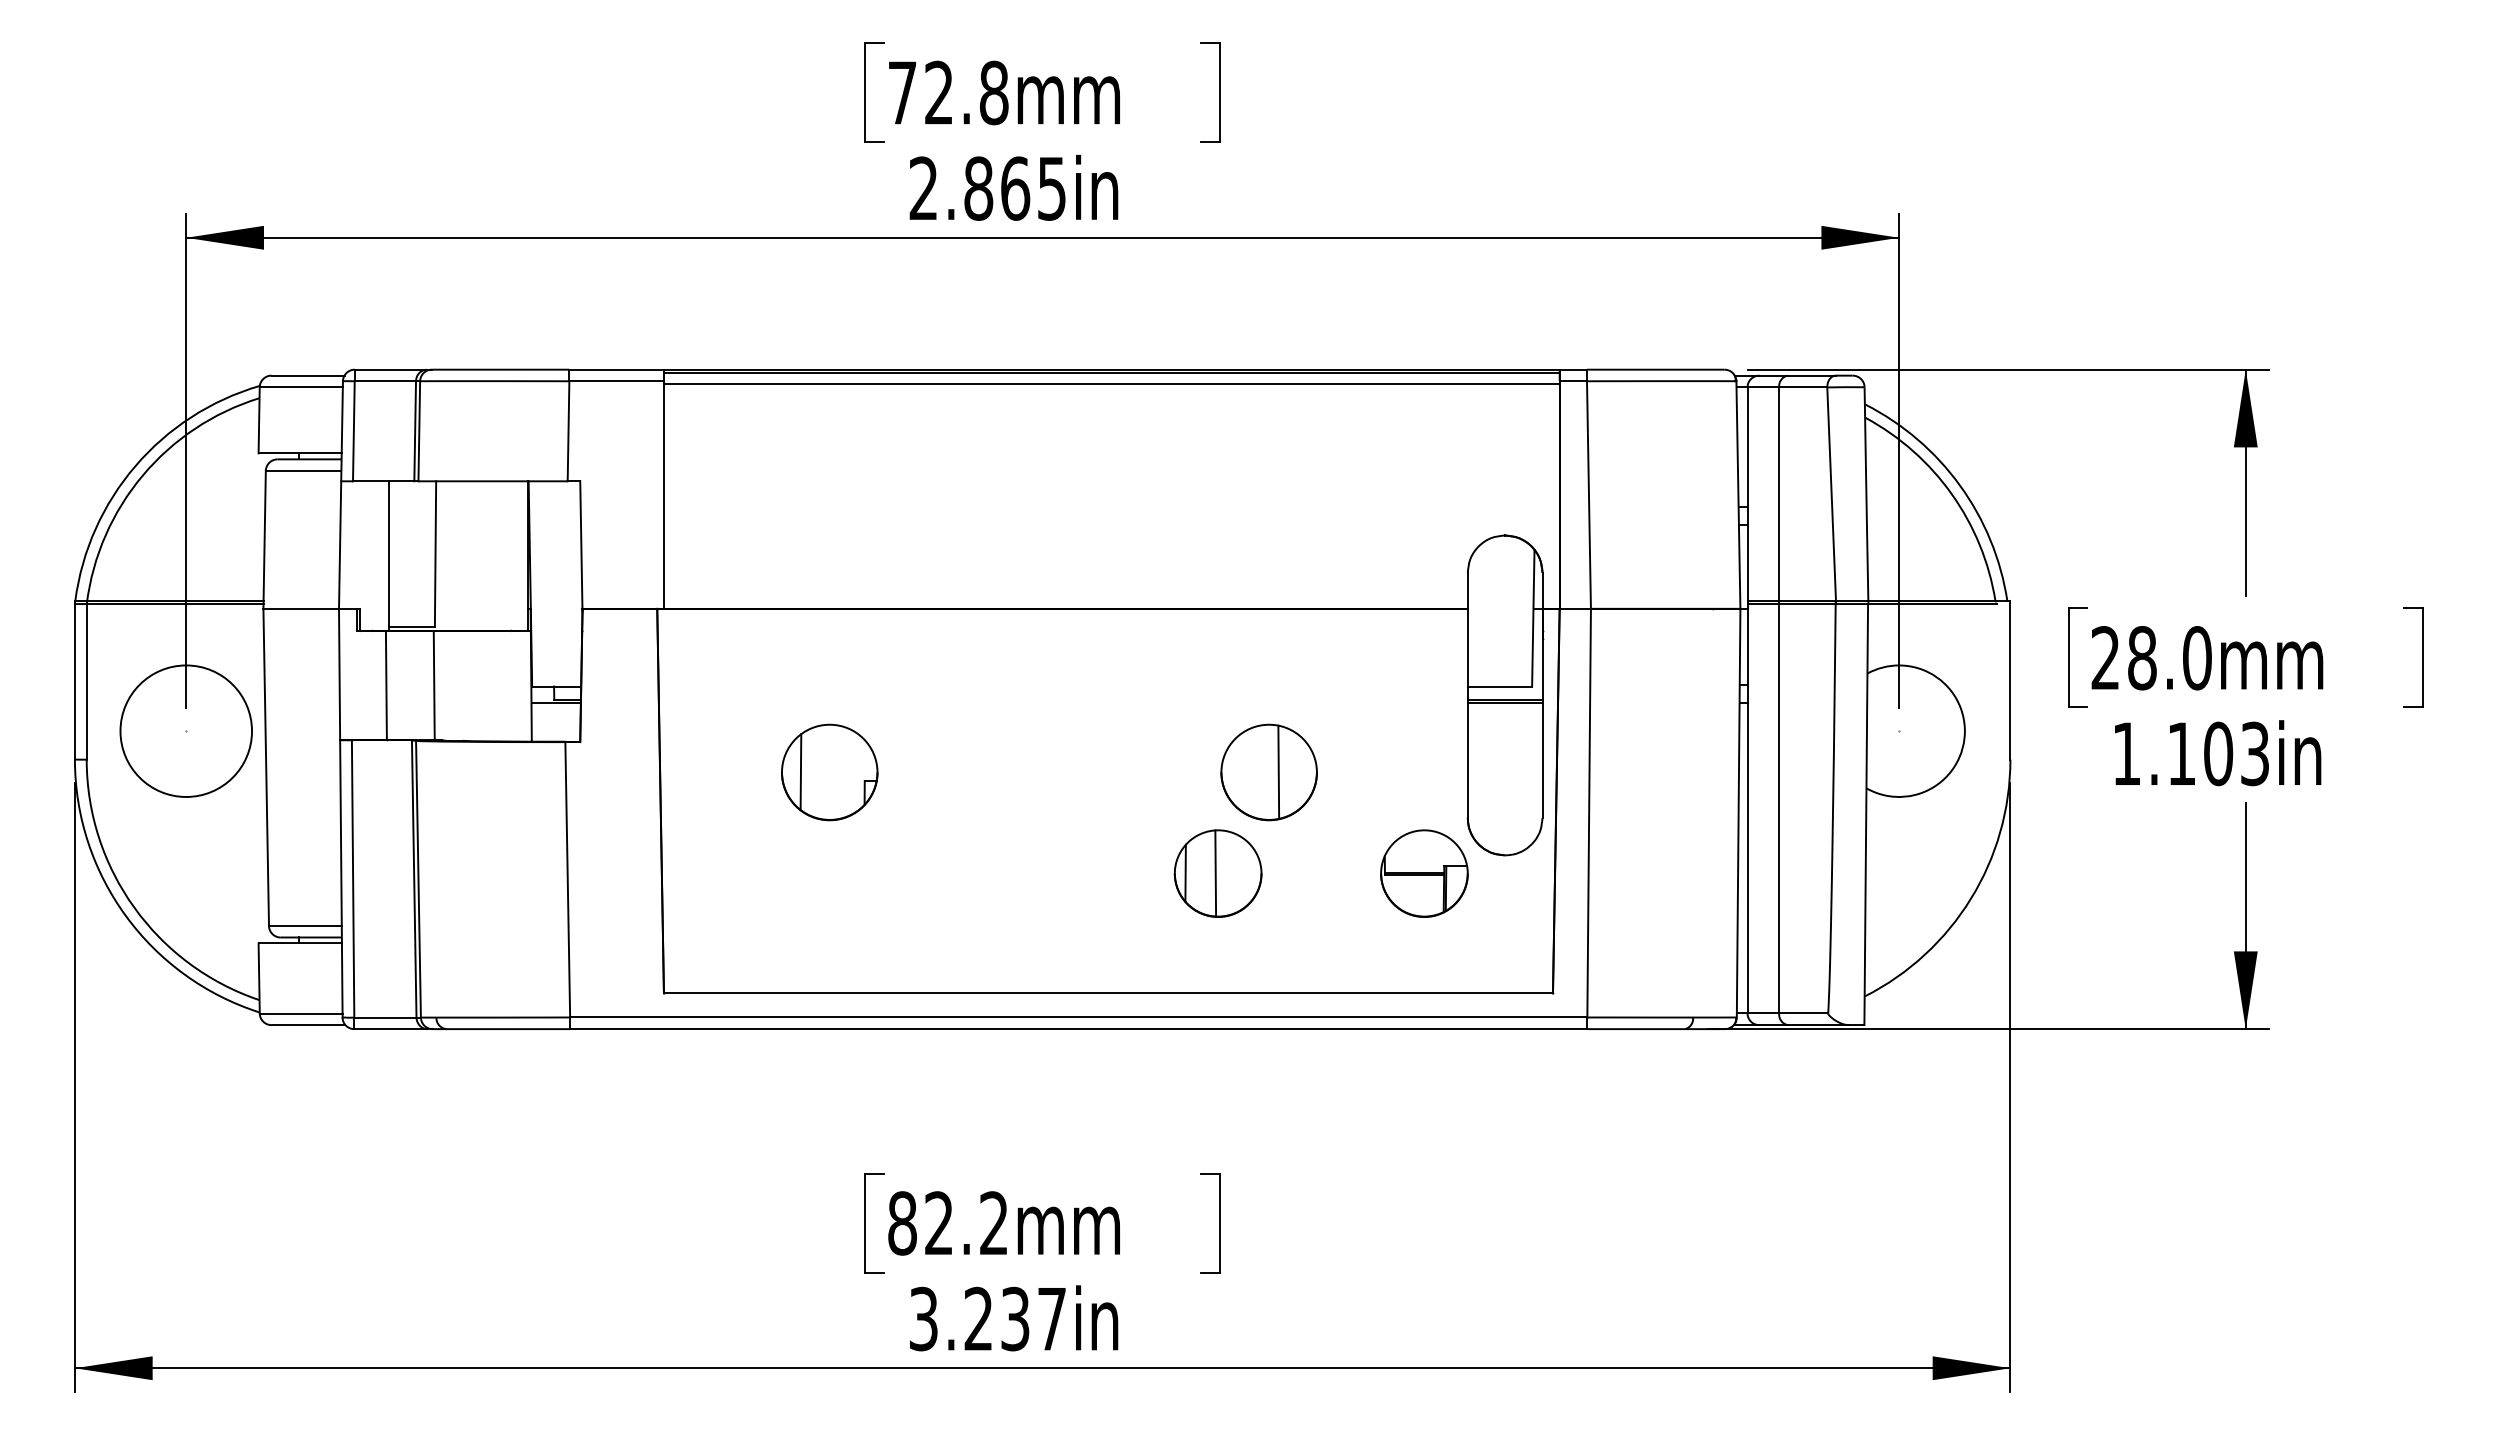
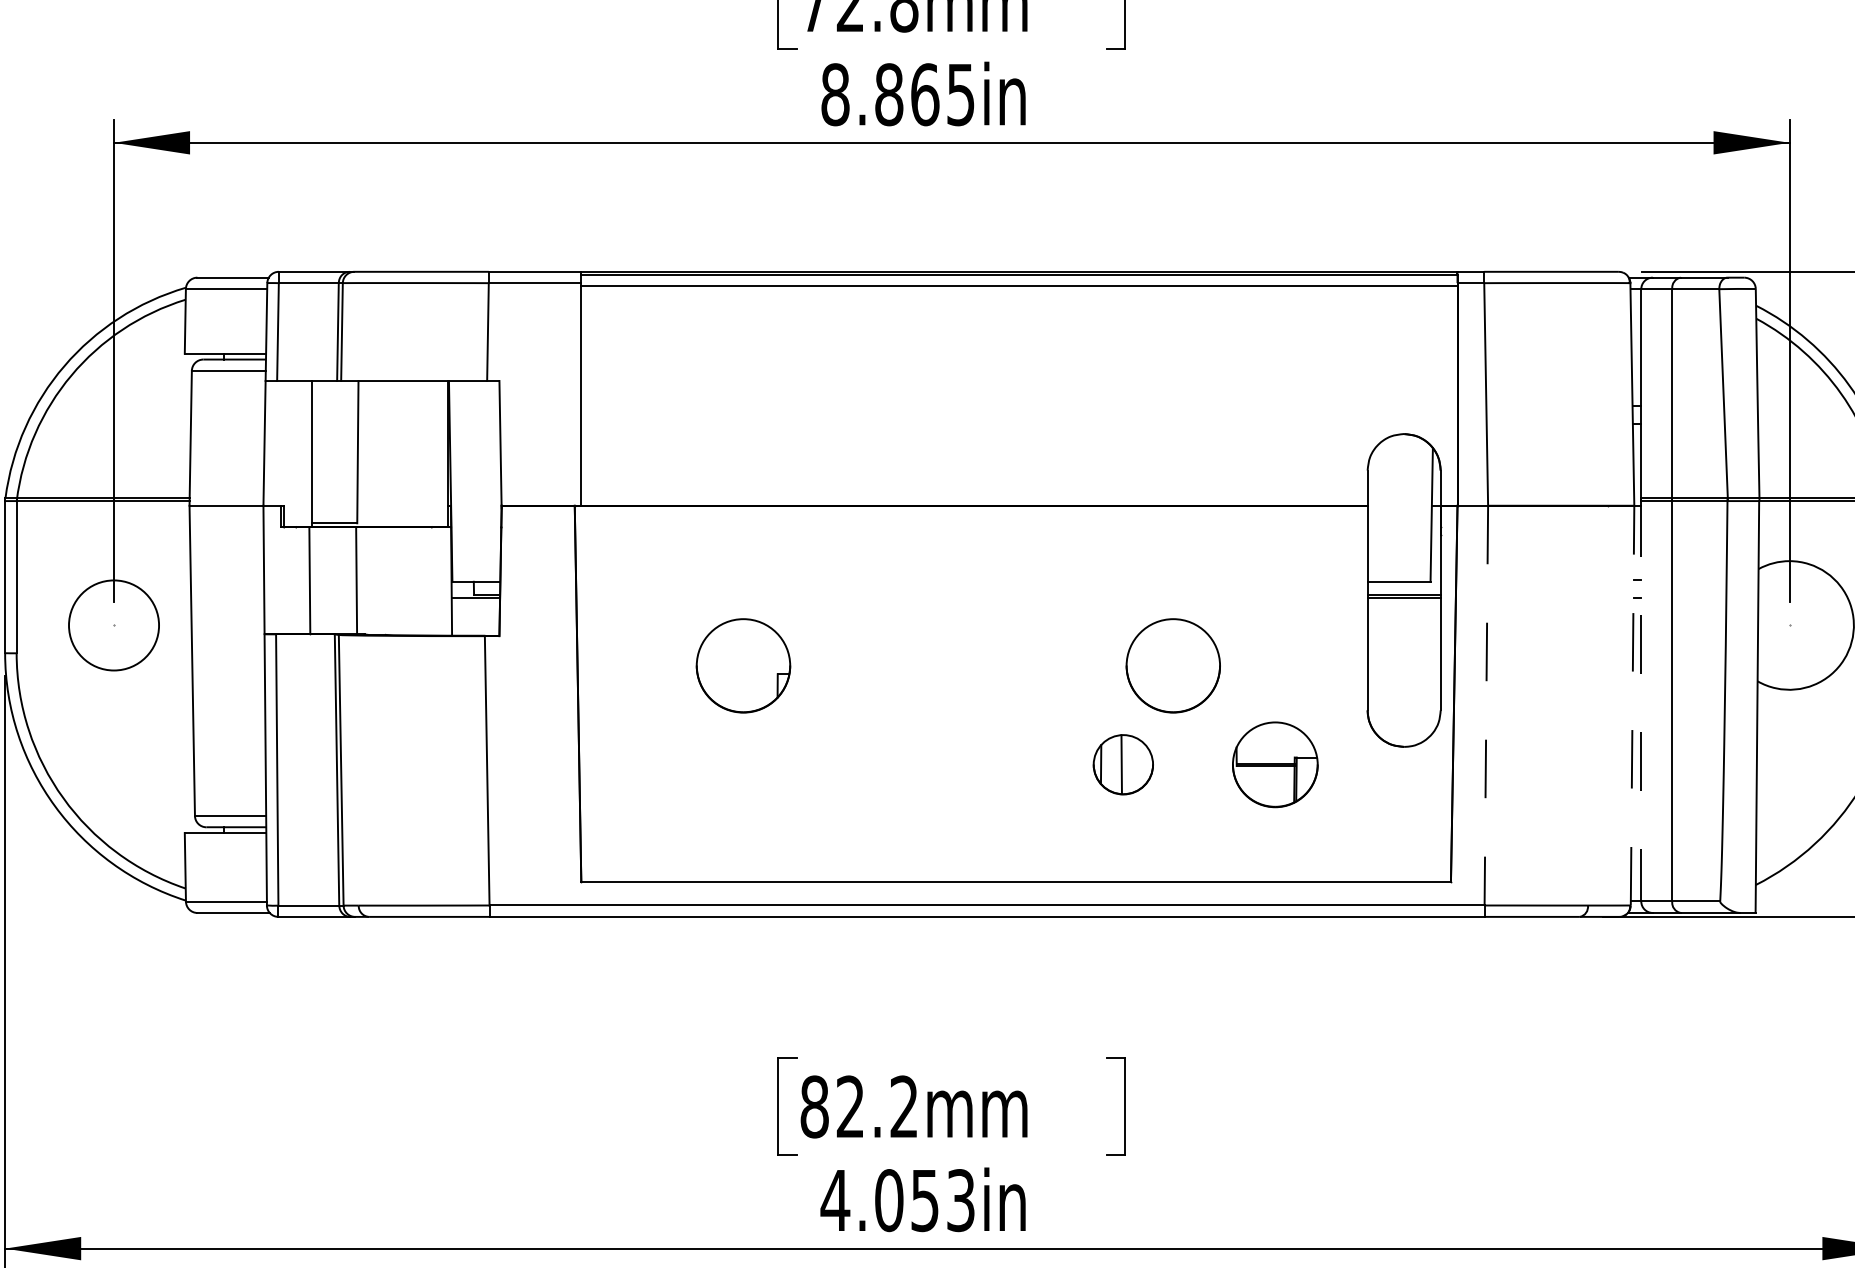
text: (923, 188) -> (835, 94), 2.865in -> 8.865in
circle: (186, 730) -> (114, 624), size x0.7
line: (1278, 771) -> (1182, 664), removed
line: (800, 772) -> (714, 665), removed
line: (1747, 807) -> (1641, 700), solid -> dashed
line: (1738, 812) -> (1632, 704), solid -> dashed
line: (1589, 813) -> (1486, 705), solid -> dashed
part: (1217, 873) -> (1122, 764), size x0.7
part: (1424, 873) -> (1275, 764), moved
text: (986, 1318) -> (896, 1199), 3.237in -> 4.053in

